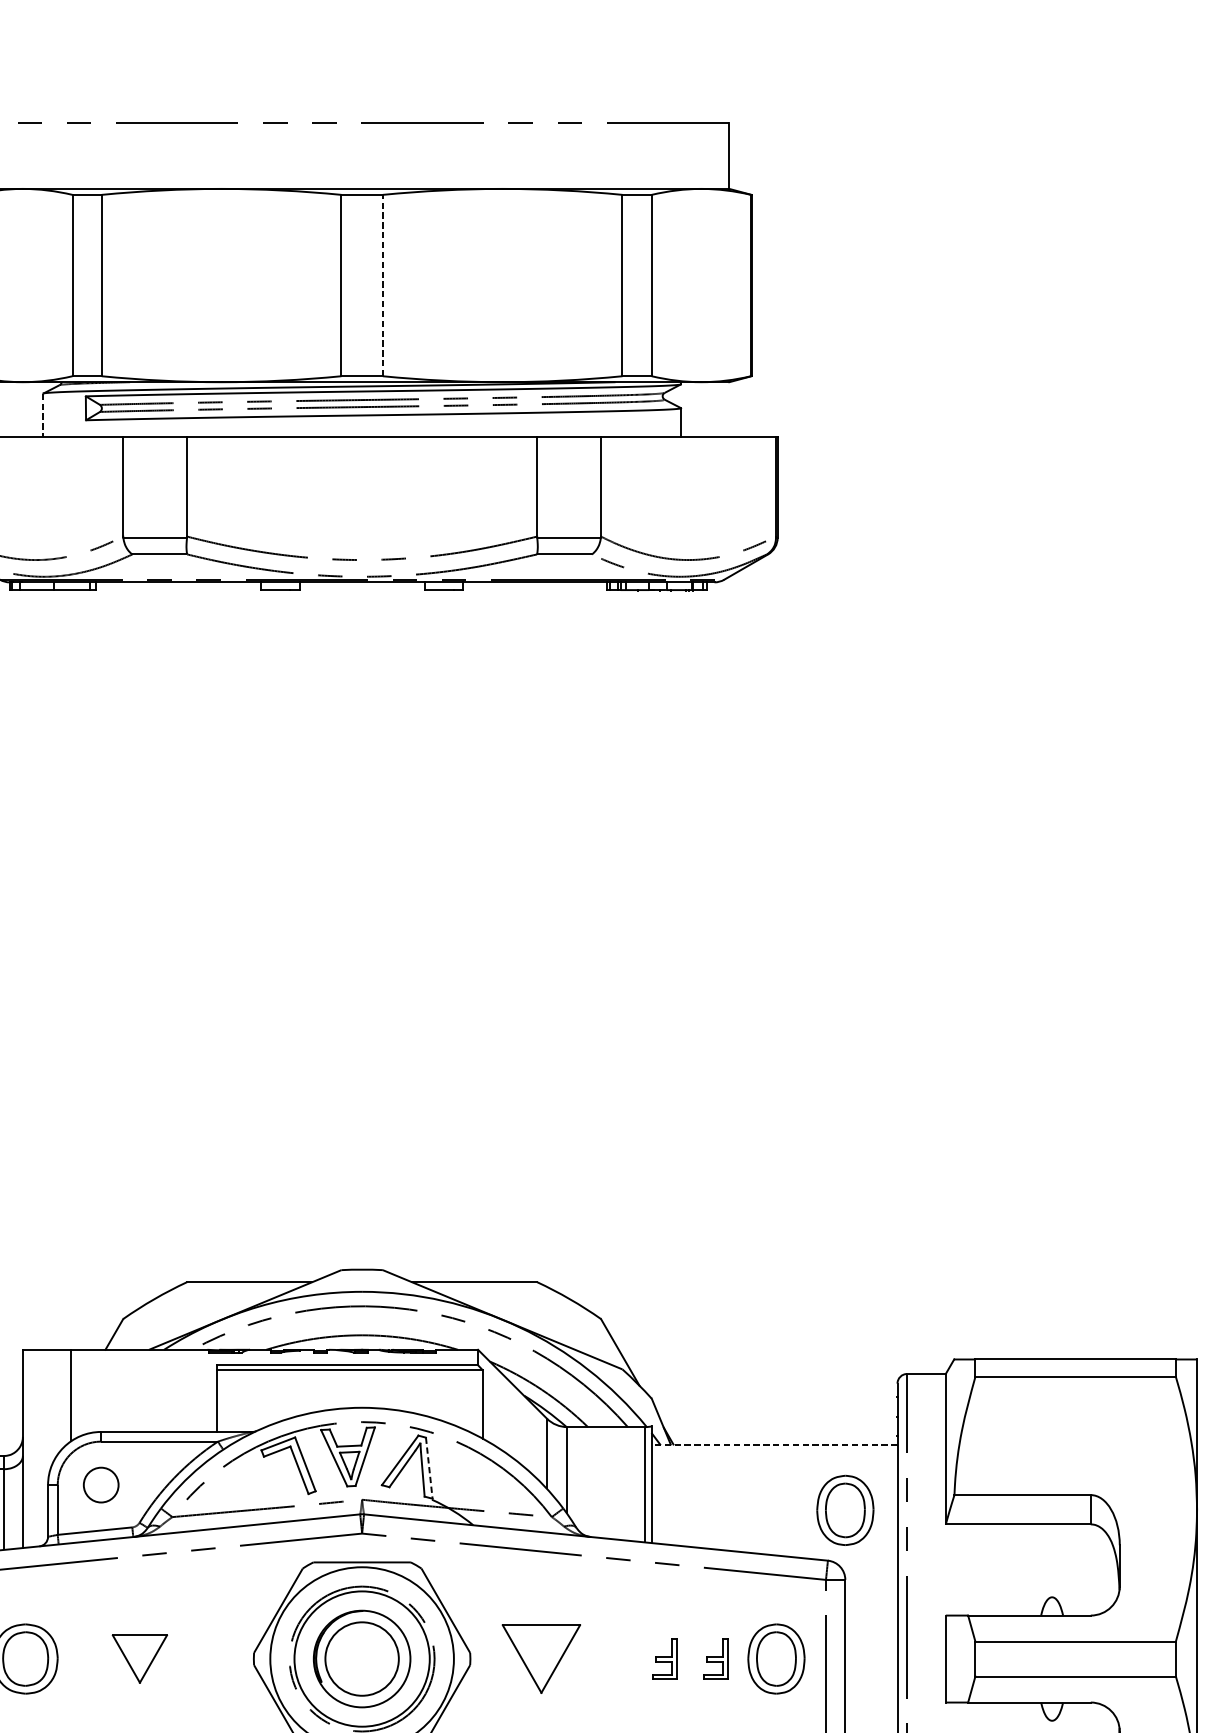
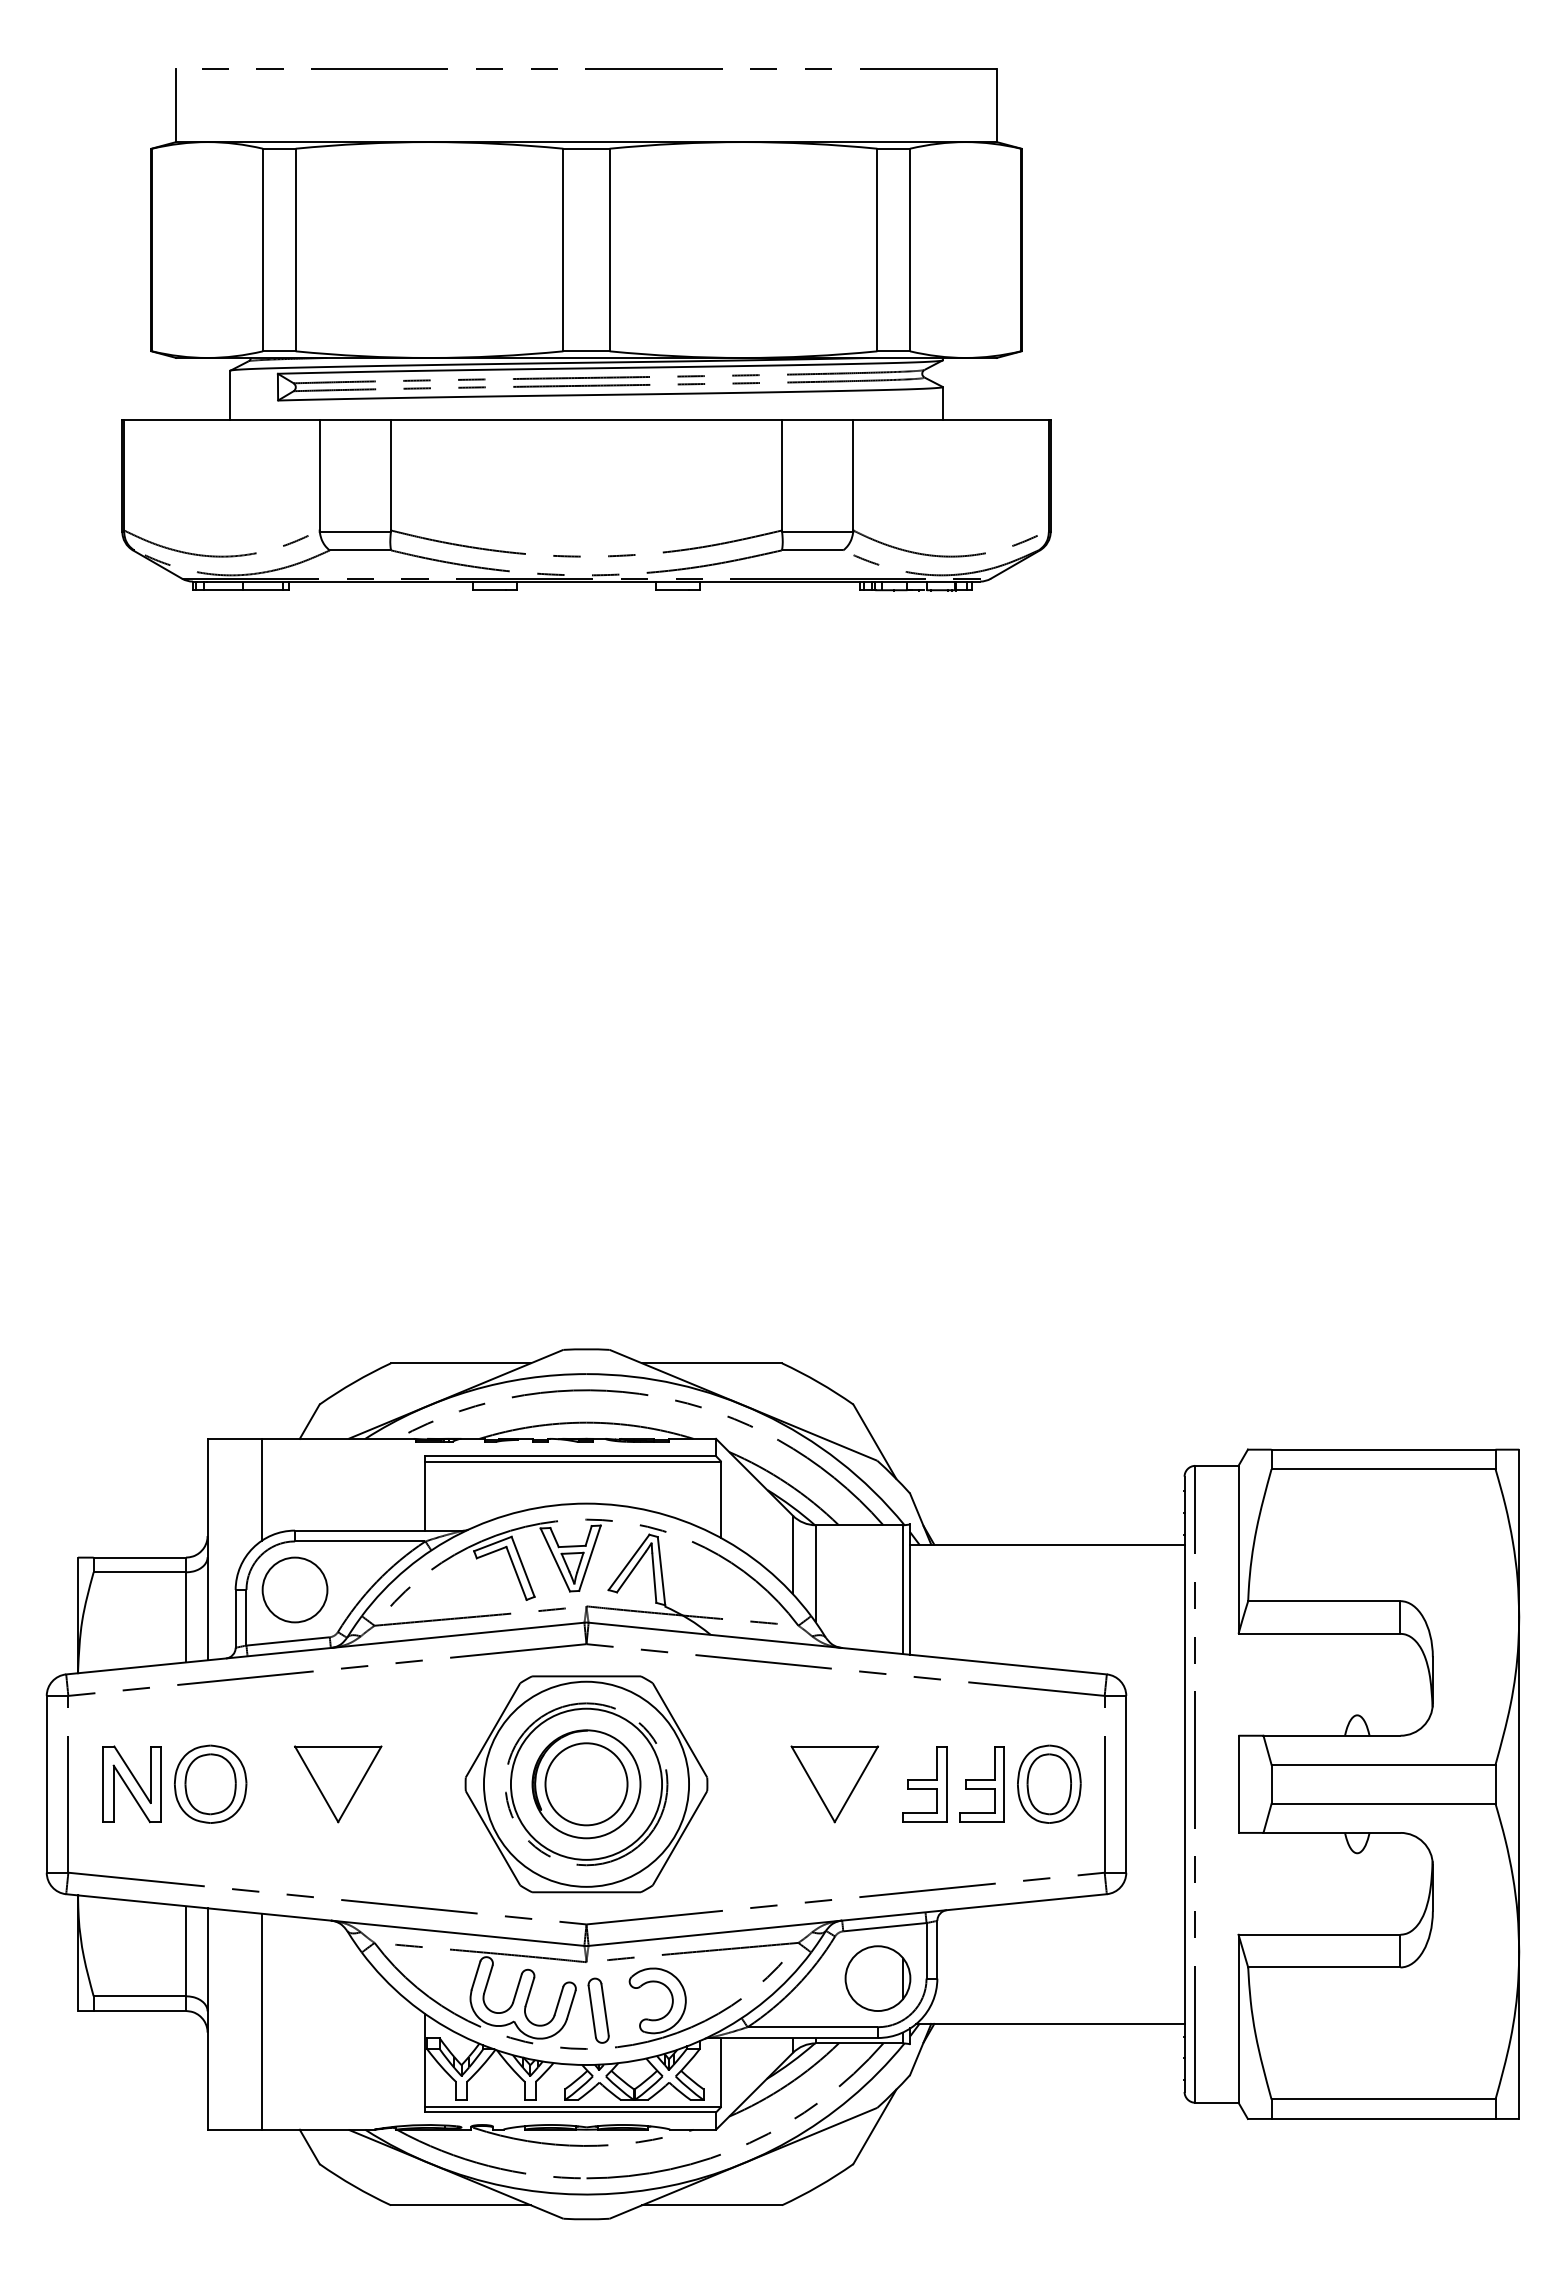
line: (382, 285) -> (609, 249), dashed -> solid
line: (43, 415) -> (230, 395), dashed -> solid
line: (773, 1444) -> (1046, 1544), dashed -> solid
line: (429, 1468) -> (661, 1571), dashed -> solid
circle: (100, 1484) -> (294, 1589), size x1.67
part: (845, 1509) -> (1126, 1617), removed
part: (140, 1659) -> (338, 1784), size x1.43
part: (541, 1659) -> (834, 1784), moved
part: (664, 1659) -> (924, 1784), size x1.67
part: (715, 1659) -> (981, 1784), size x1.67

